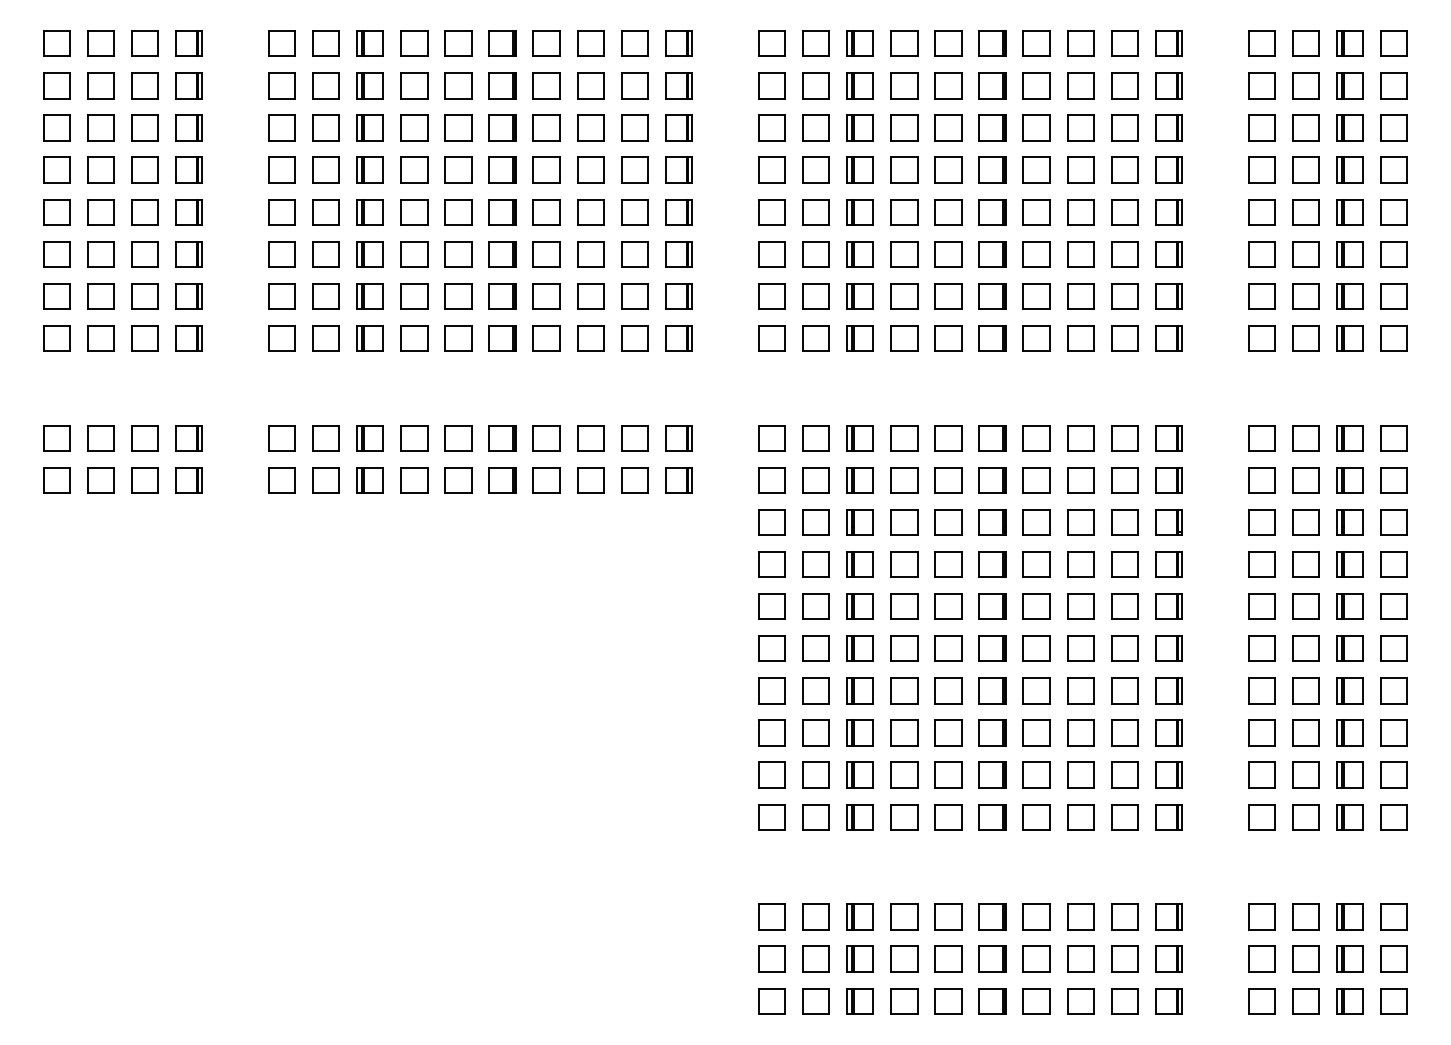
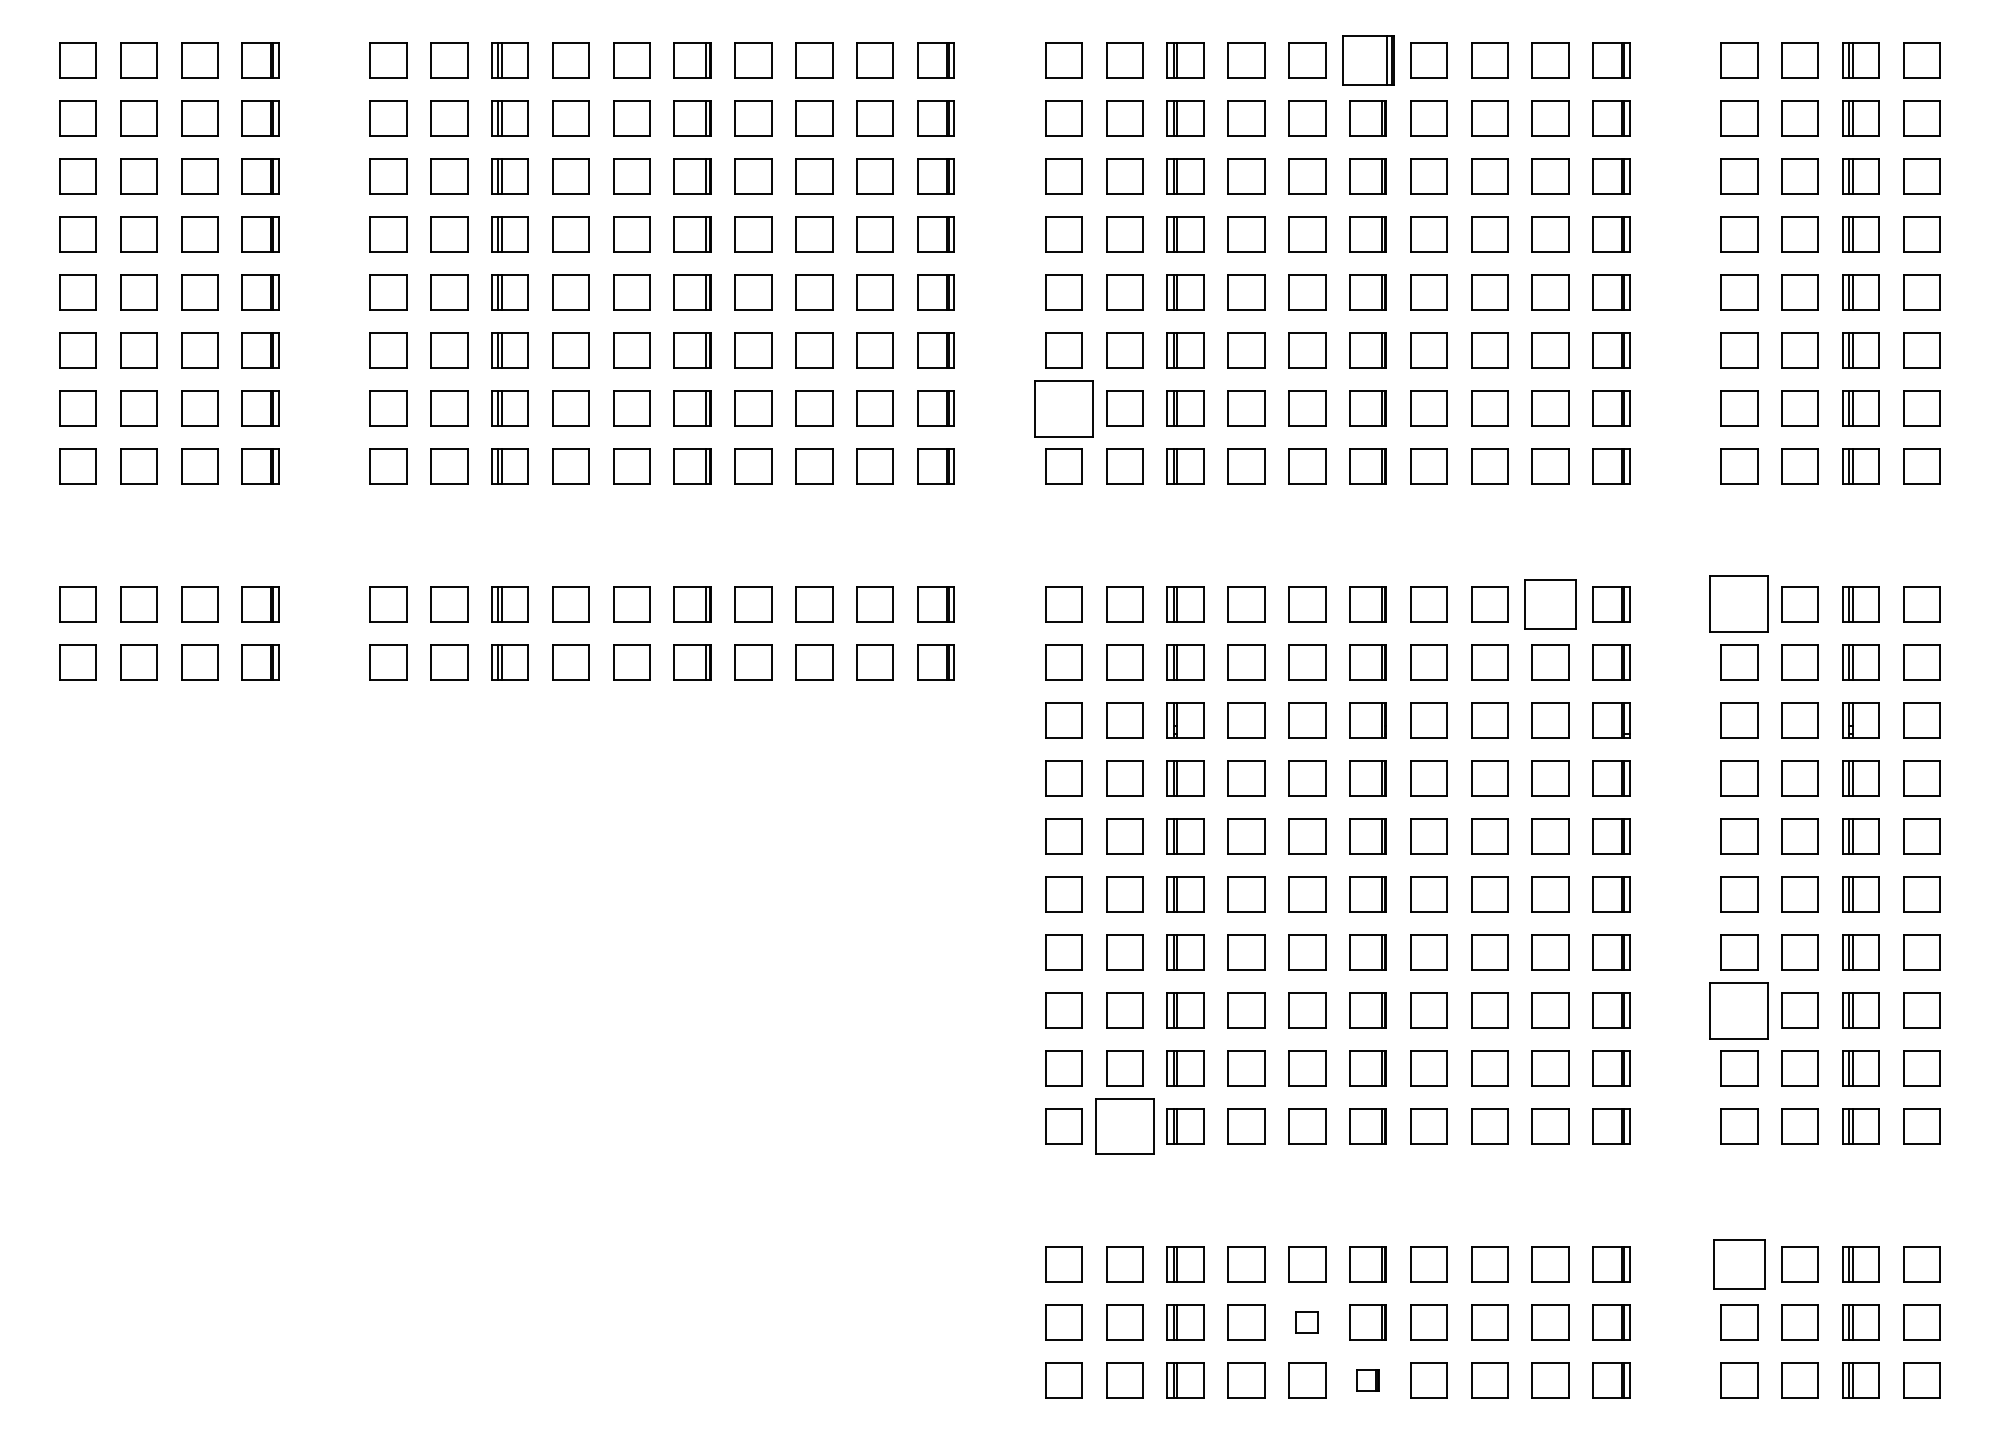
part: (992, 43) -> (1368, 60), size x1.4
part: (771, 296) -> (1063, 408), size x1.6
part: (1124, 438) -> (1550, 604), size x1.4
part: (1261, 438) -> (1738, 604), size x1.6
part: (1261, 732) -> (1738, 1010), size x1.6
part: (815, 817) -> (1124, 1127), size x1.6
part: (1261, 916) -> (1738, 1263), size x1.4
part: (948, 958) -> (1307, 1321), size x0.6
part: (992, 1001) -> (1368, 1380), size x0.6

